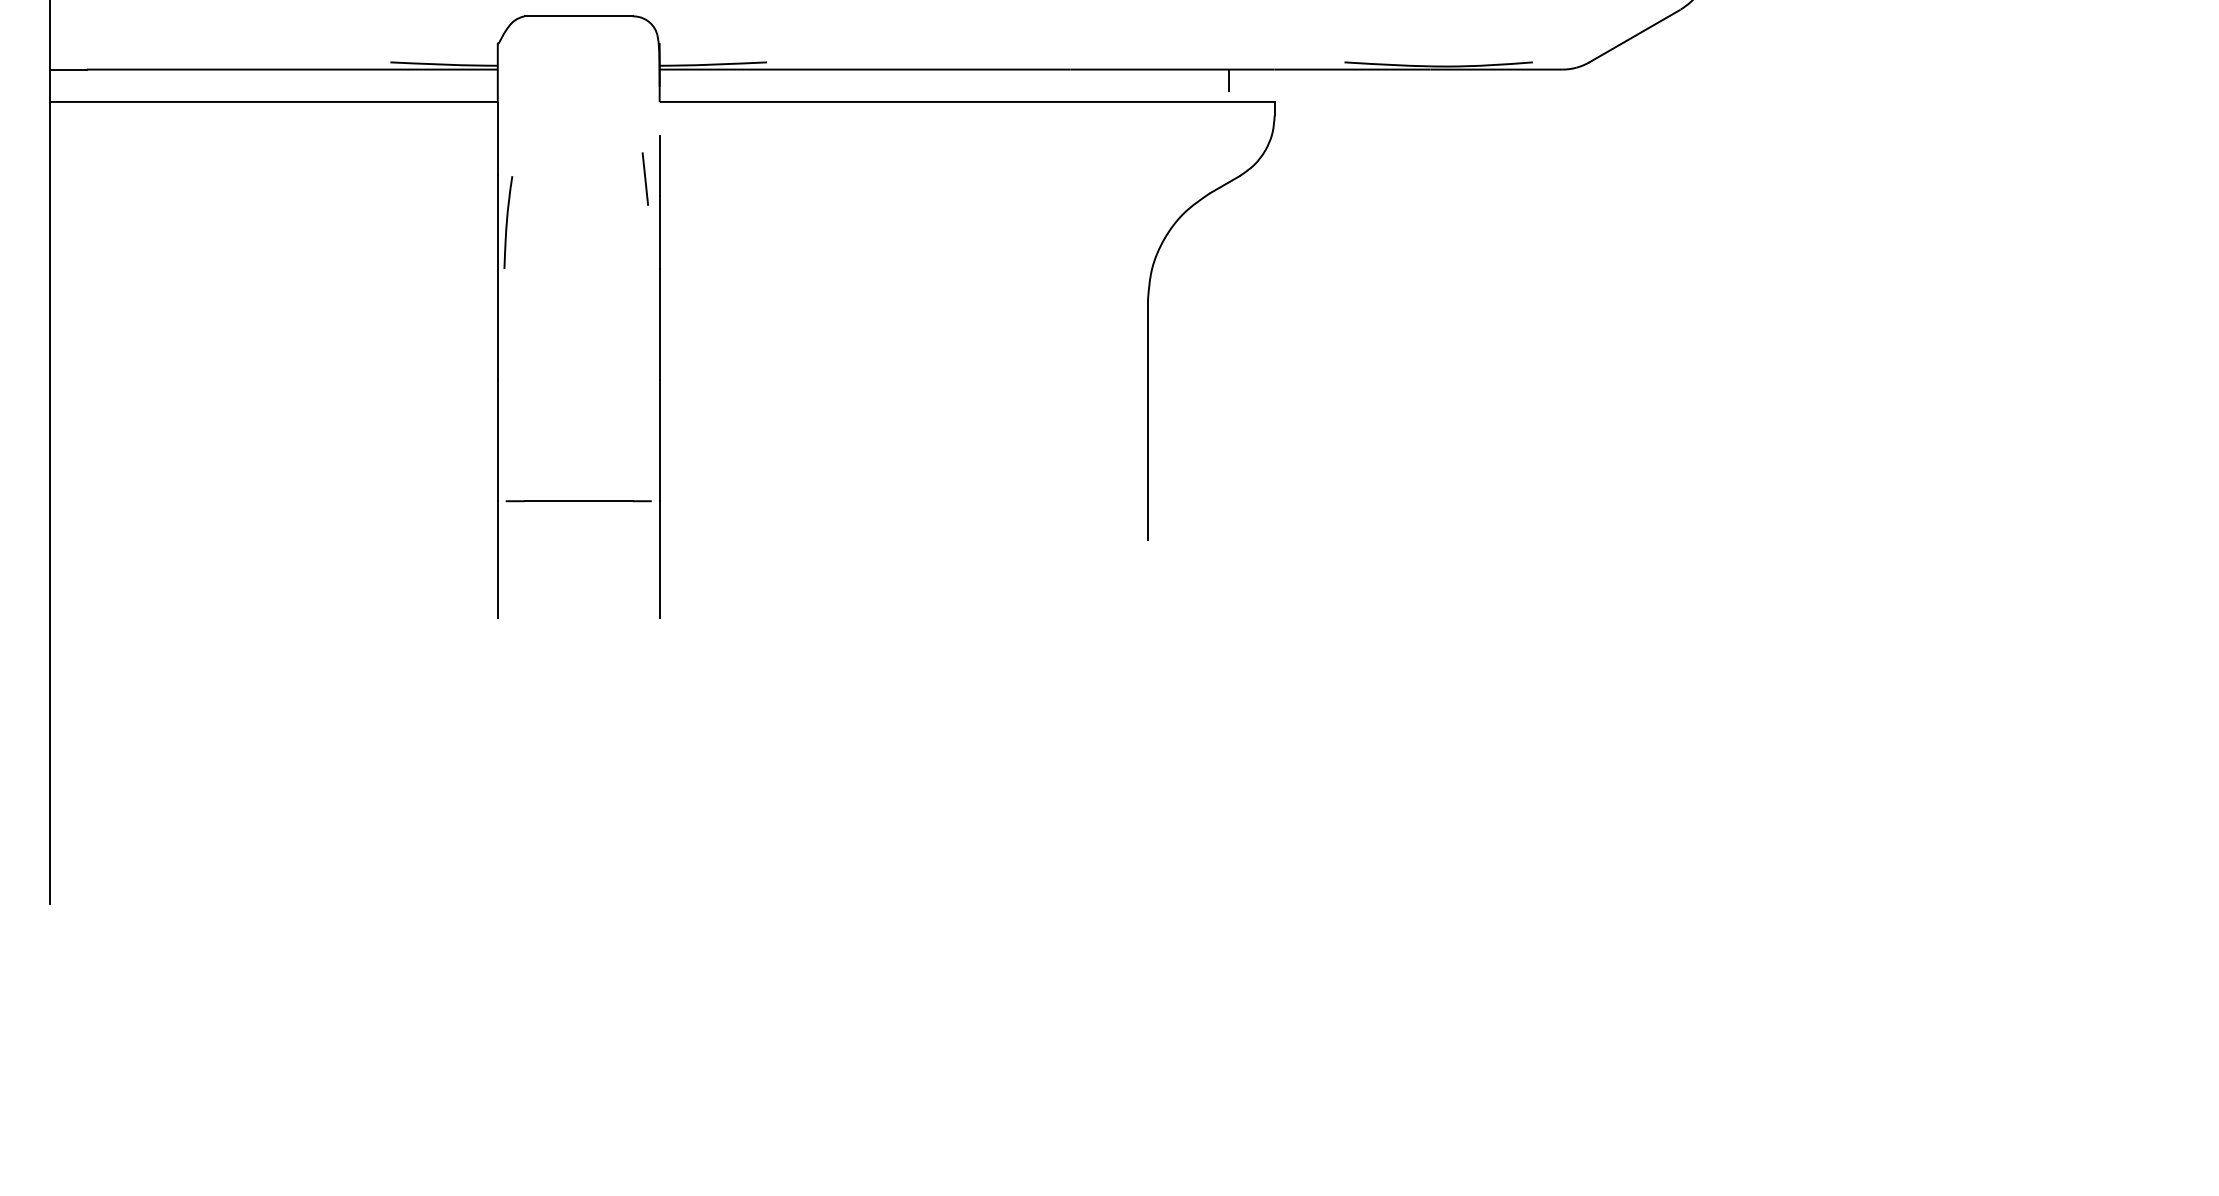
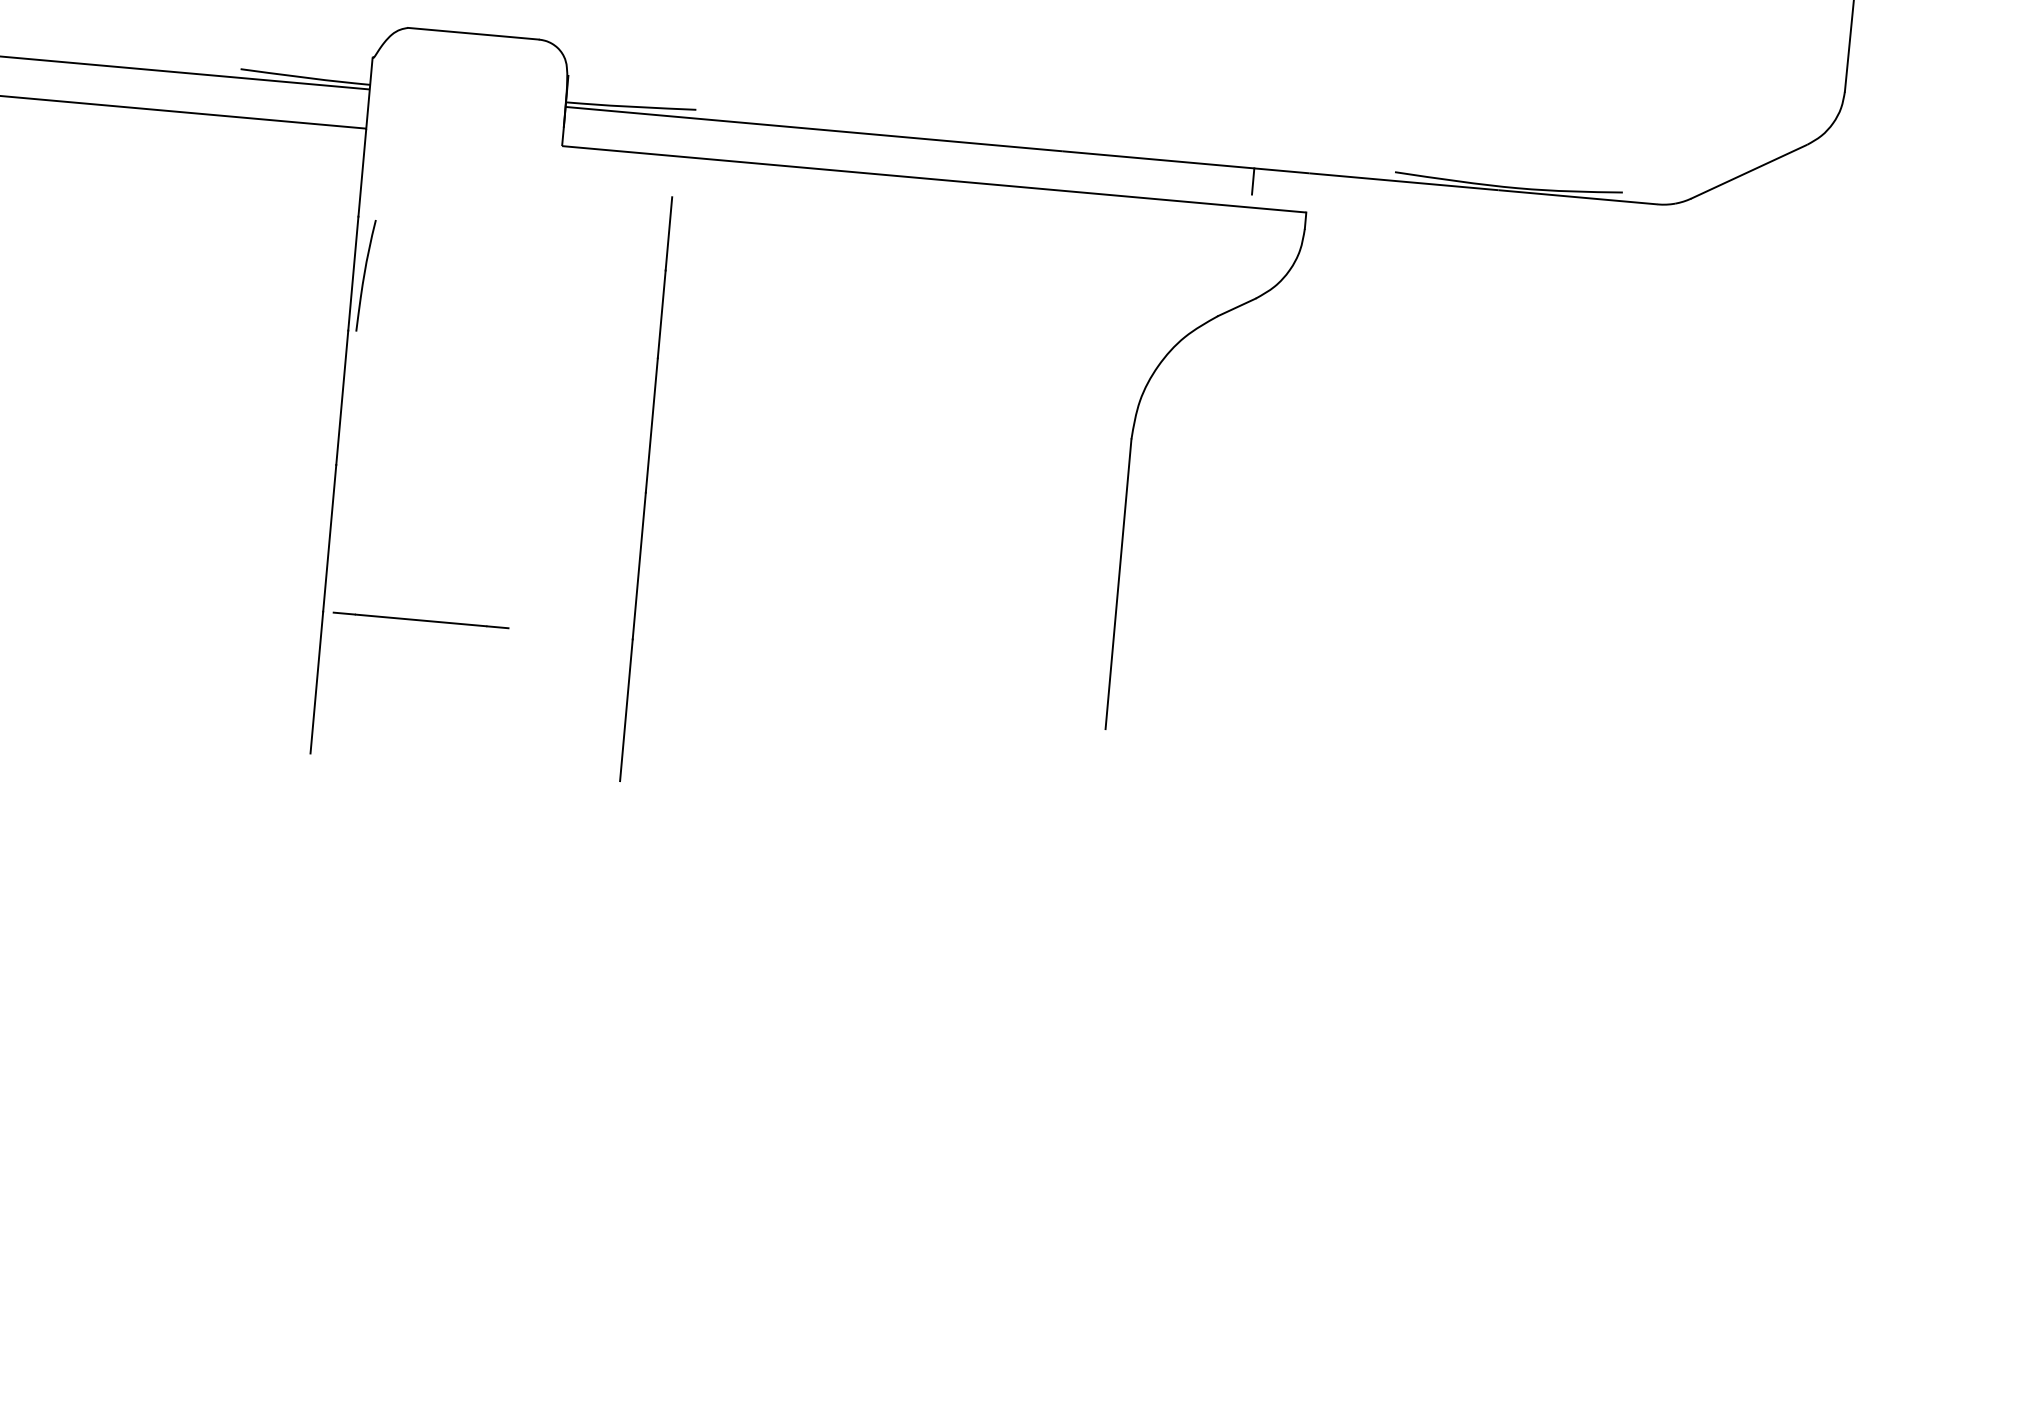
line: (645, 178) -> (536, 237), removed
line: (659, 376) -> (646, 488), moved

